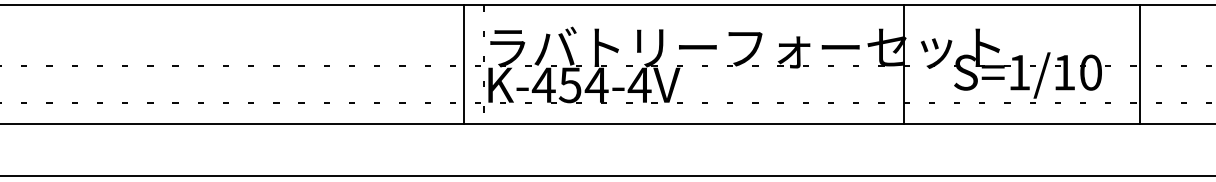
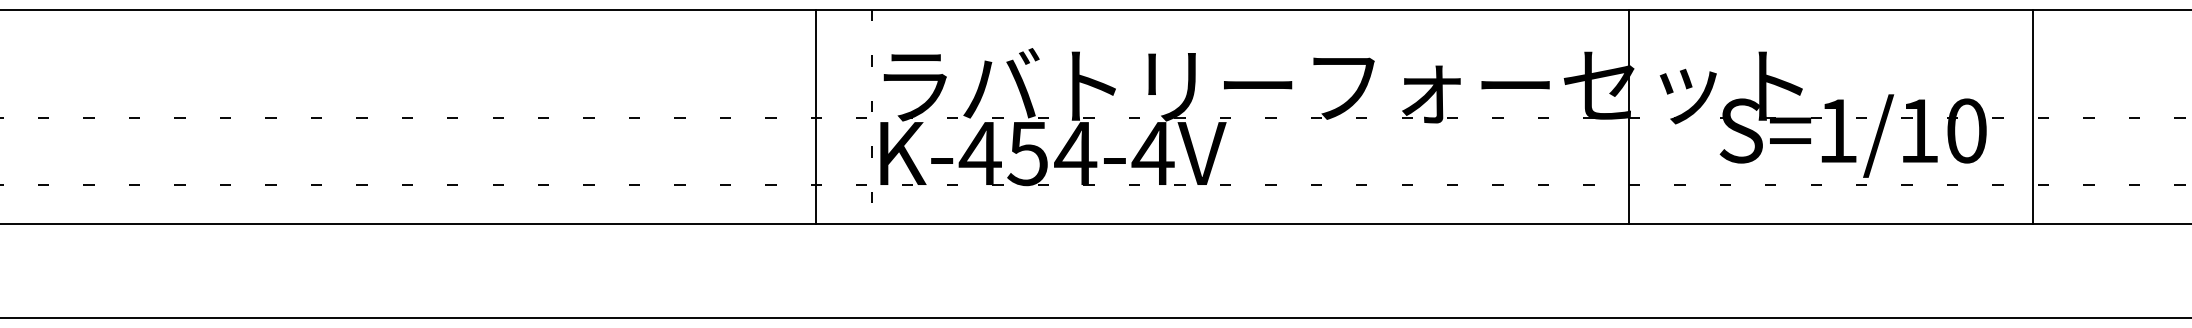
line: (463, 64) -> (815, 116), moved
line: (1139, 64) -> (2032, 116), moved

